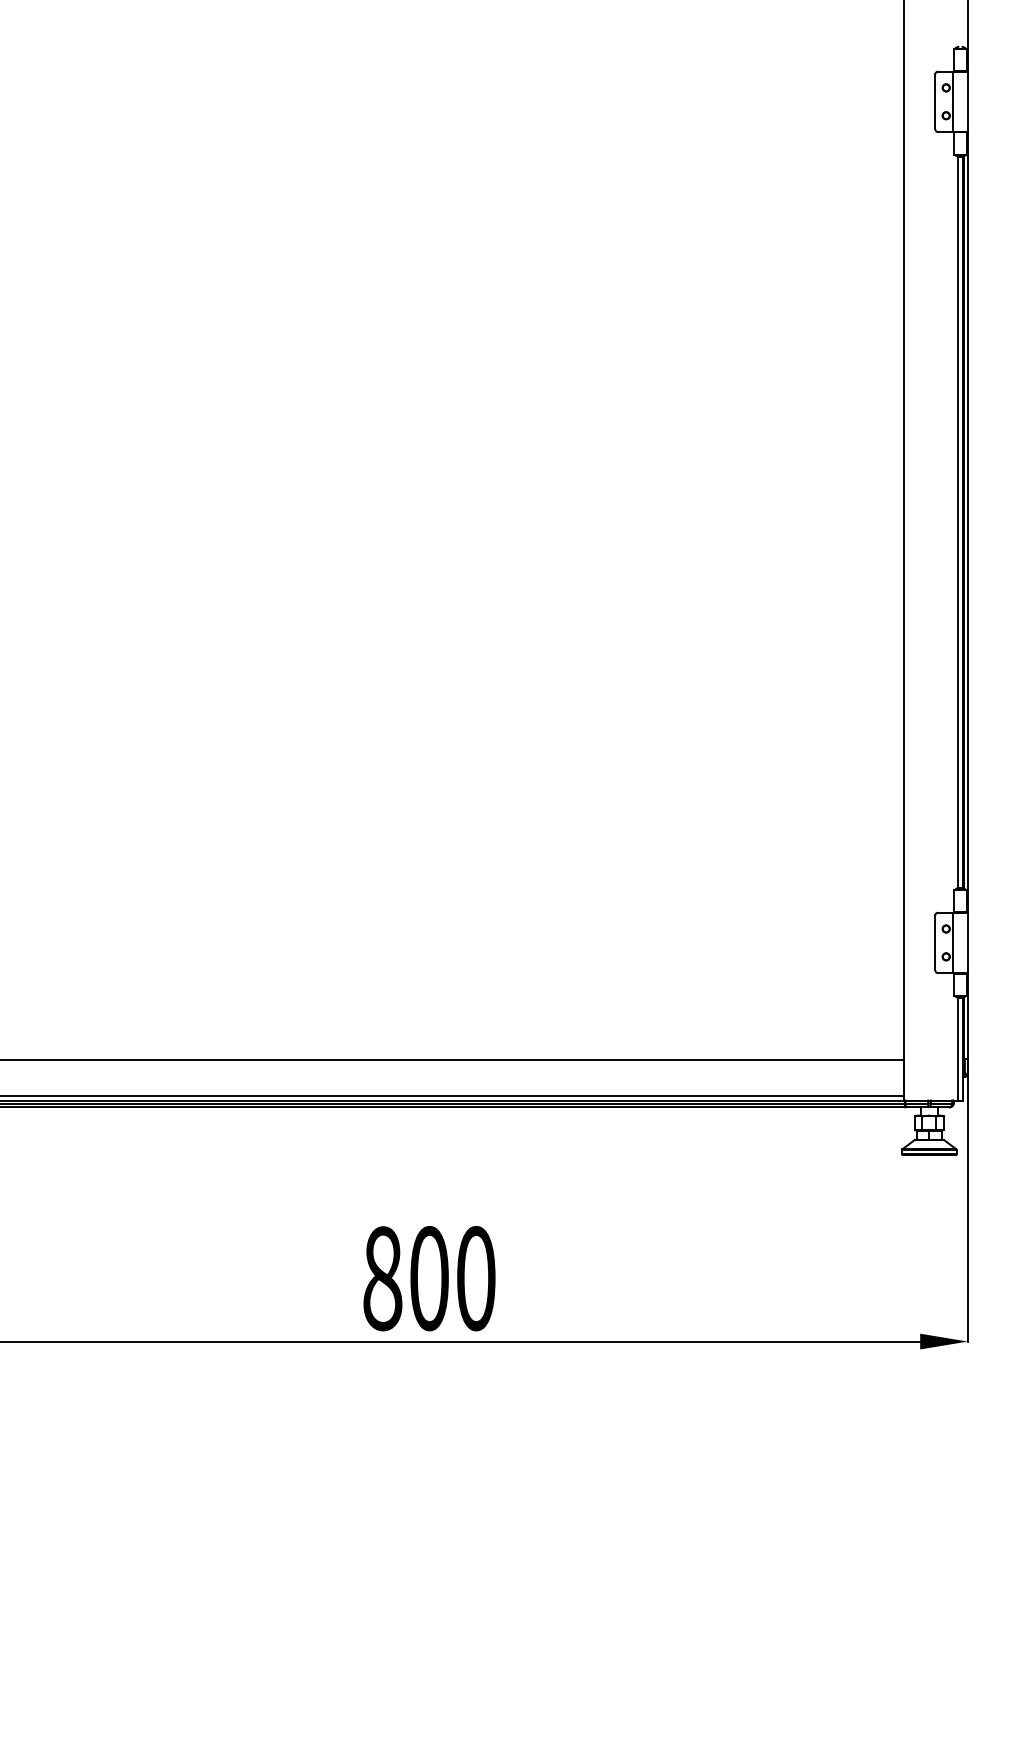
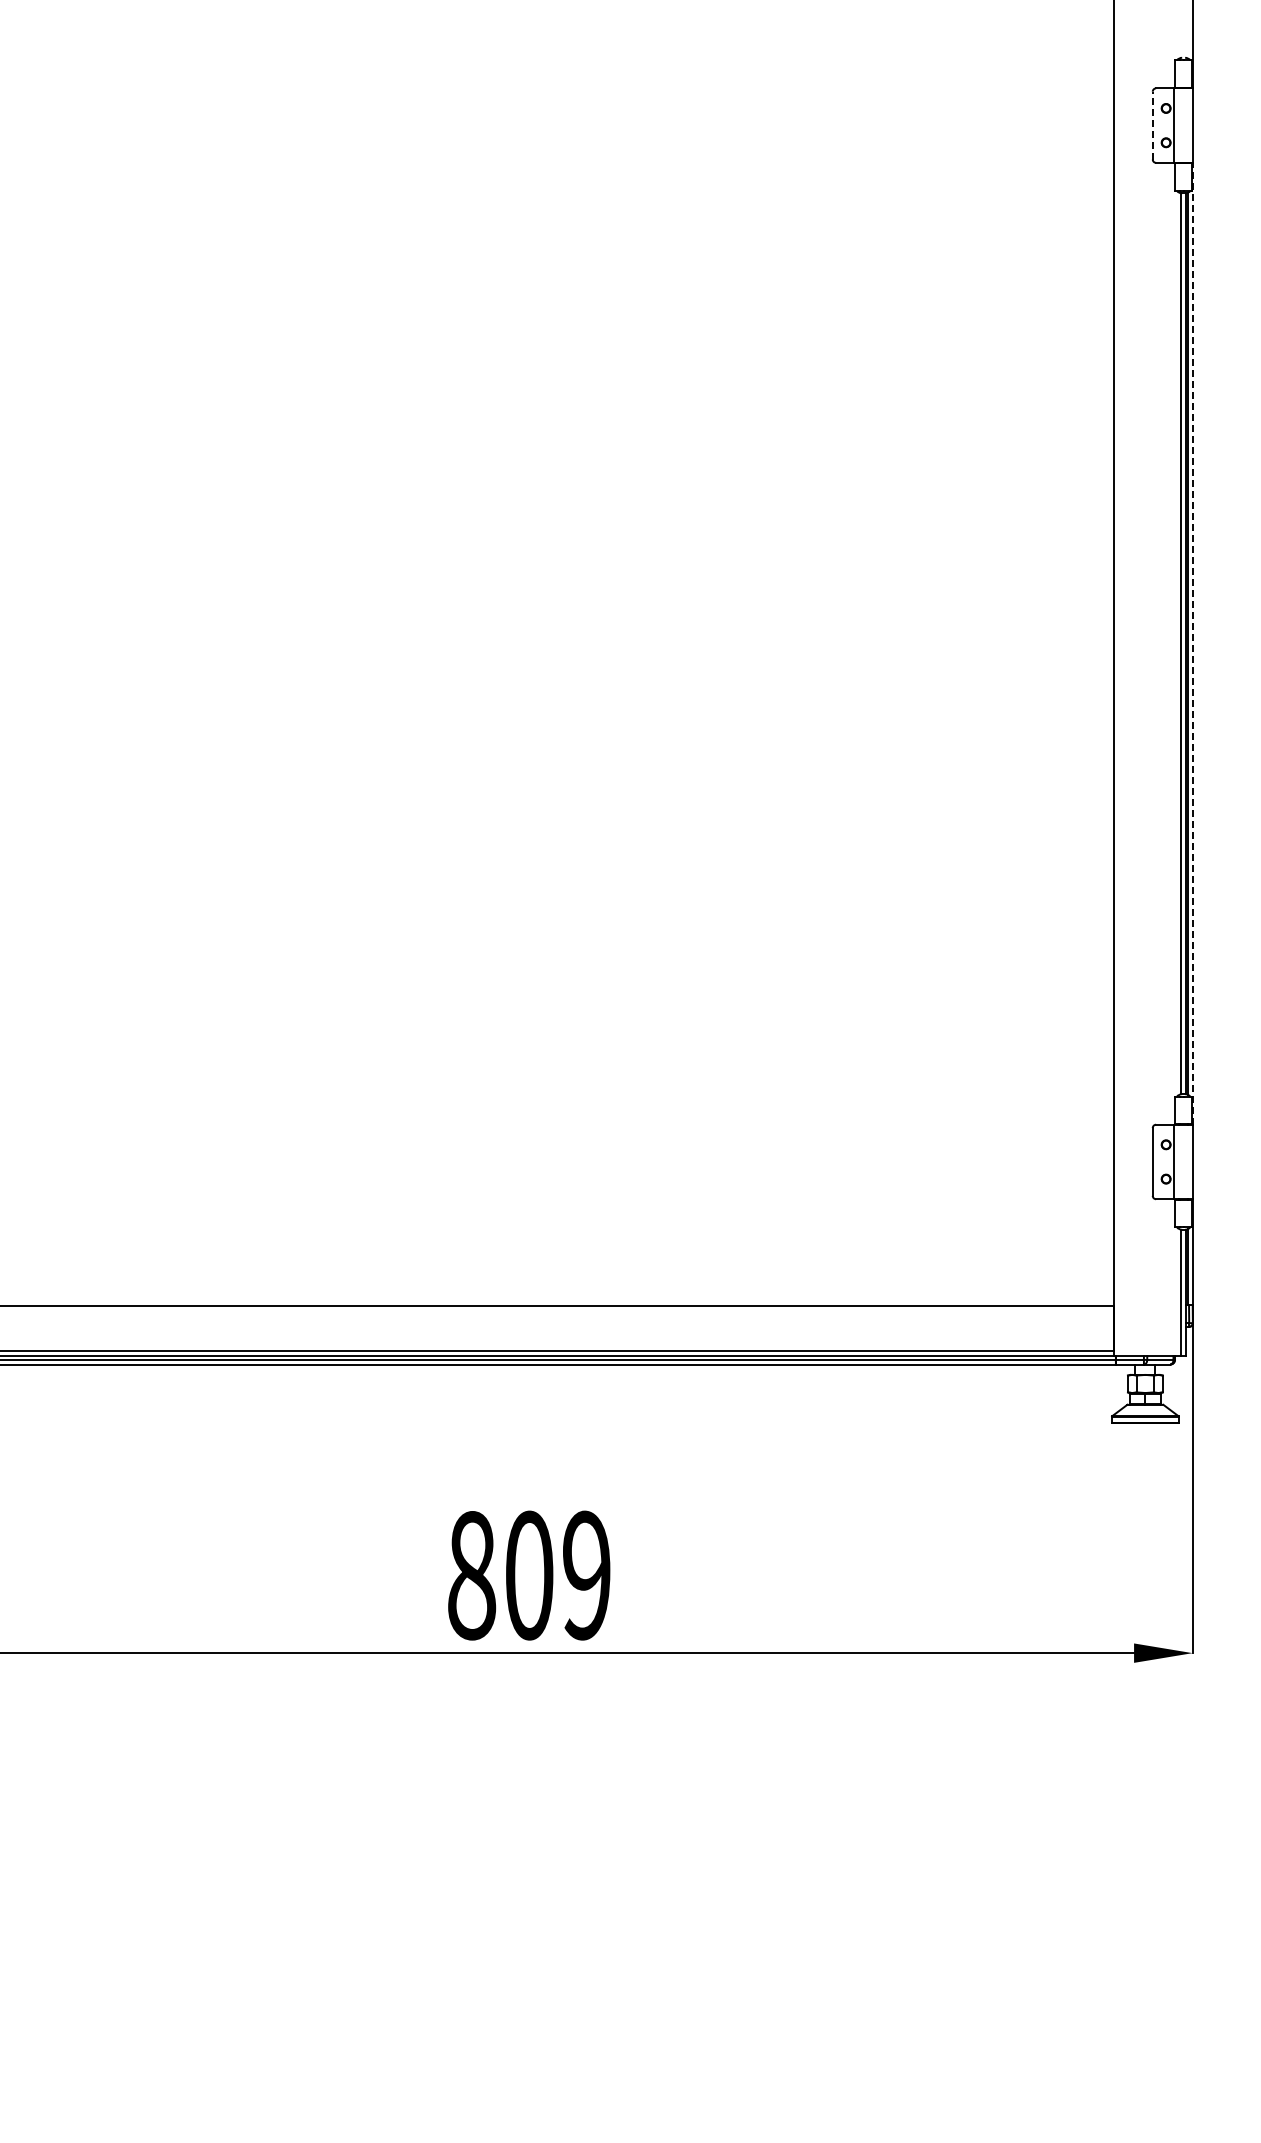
line: (935, 101) -> (1152, 125), solid -> dashed
line: (967, 522) -> (1192, 643), solid -> dashed
text: (475, 1278) -> (586, 1575), 800 -> 809

